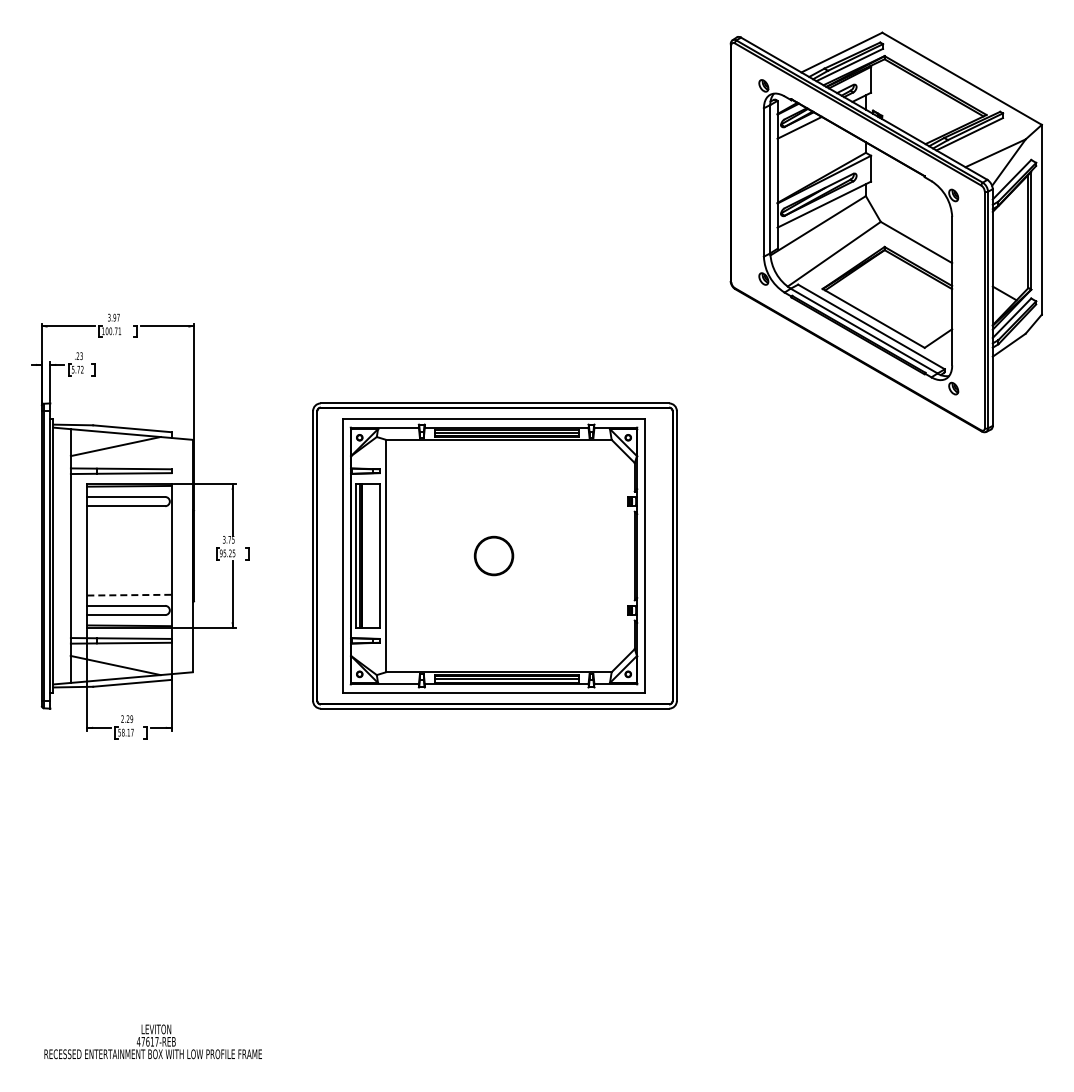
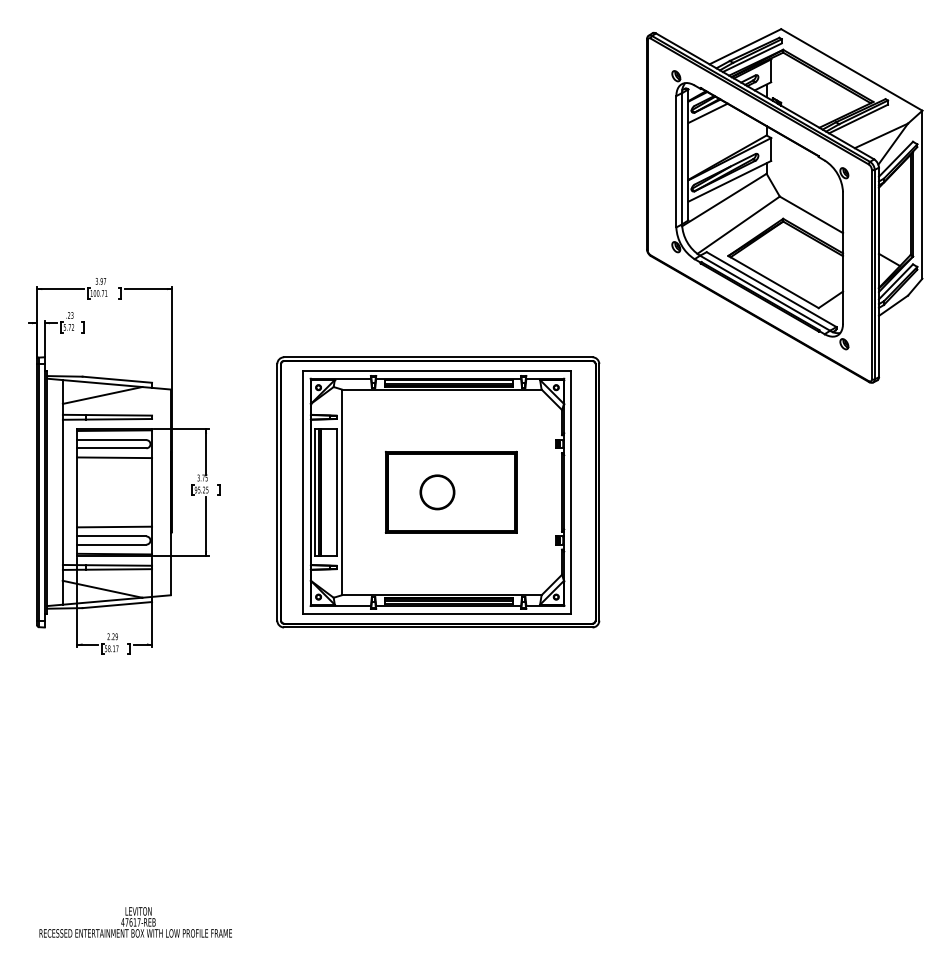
line: (129, 516) -> (114, 457), added
part: (509, 555) -> (451, 491), added
line: (129, 595) -> (114, 527), dashed -> solid

